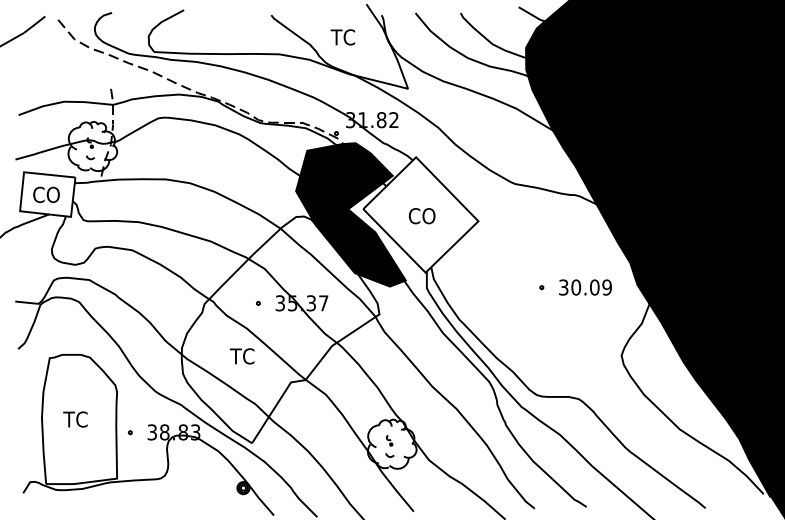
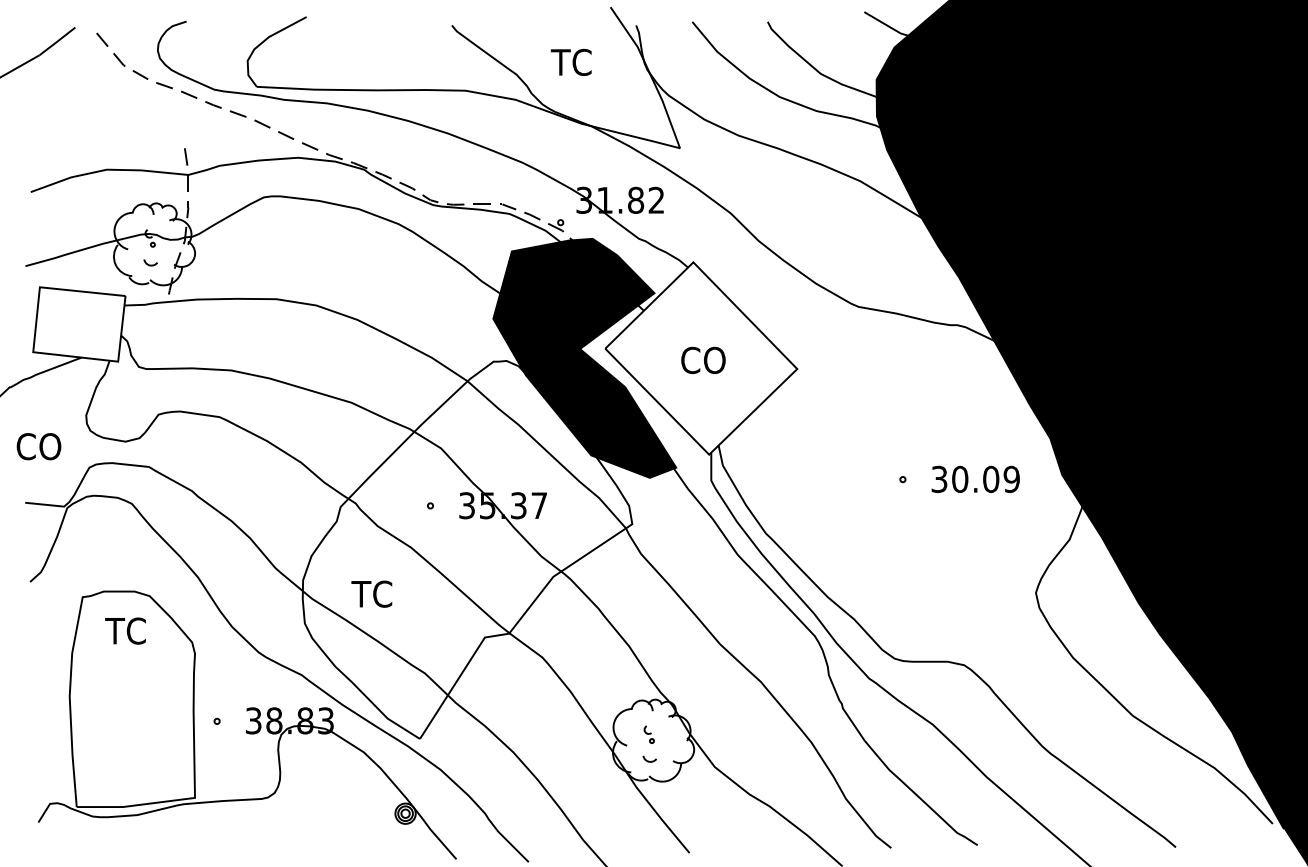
text: (46, 194) -> (38, 446), moved
text: (242, 356) -> (372, 594), moved
text: (75, 419) -> (125, 631), moved

